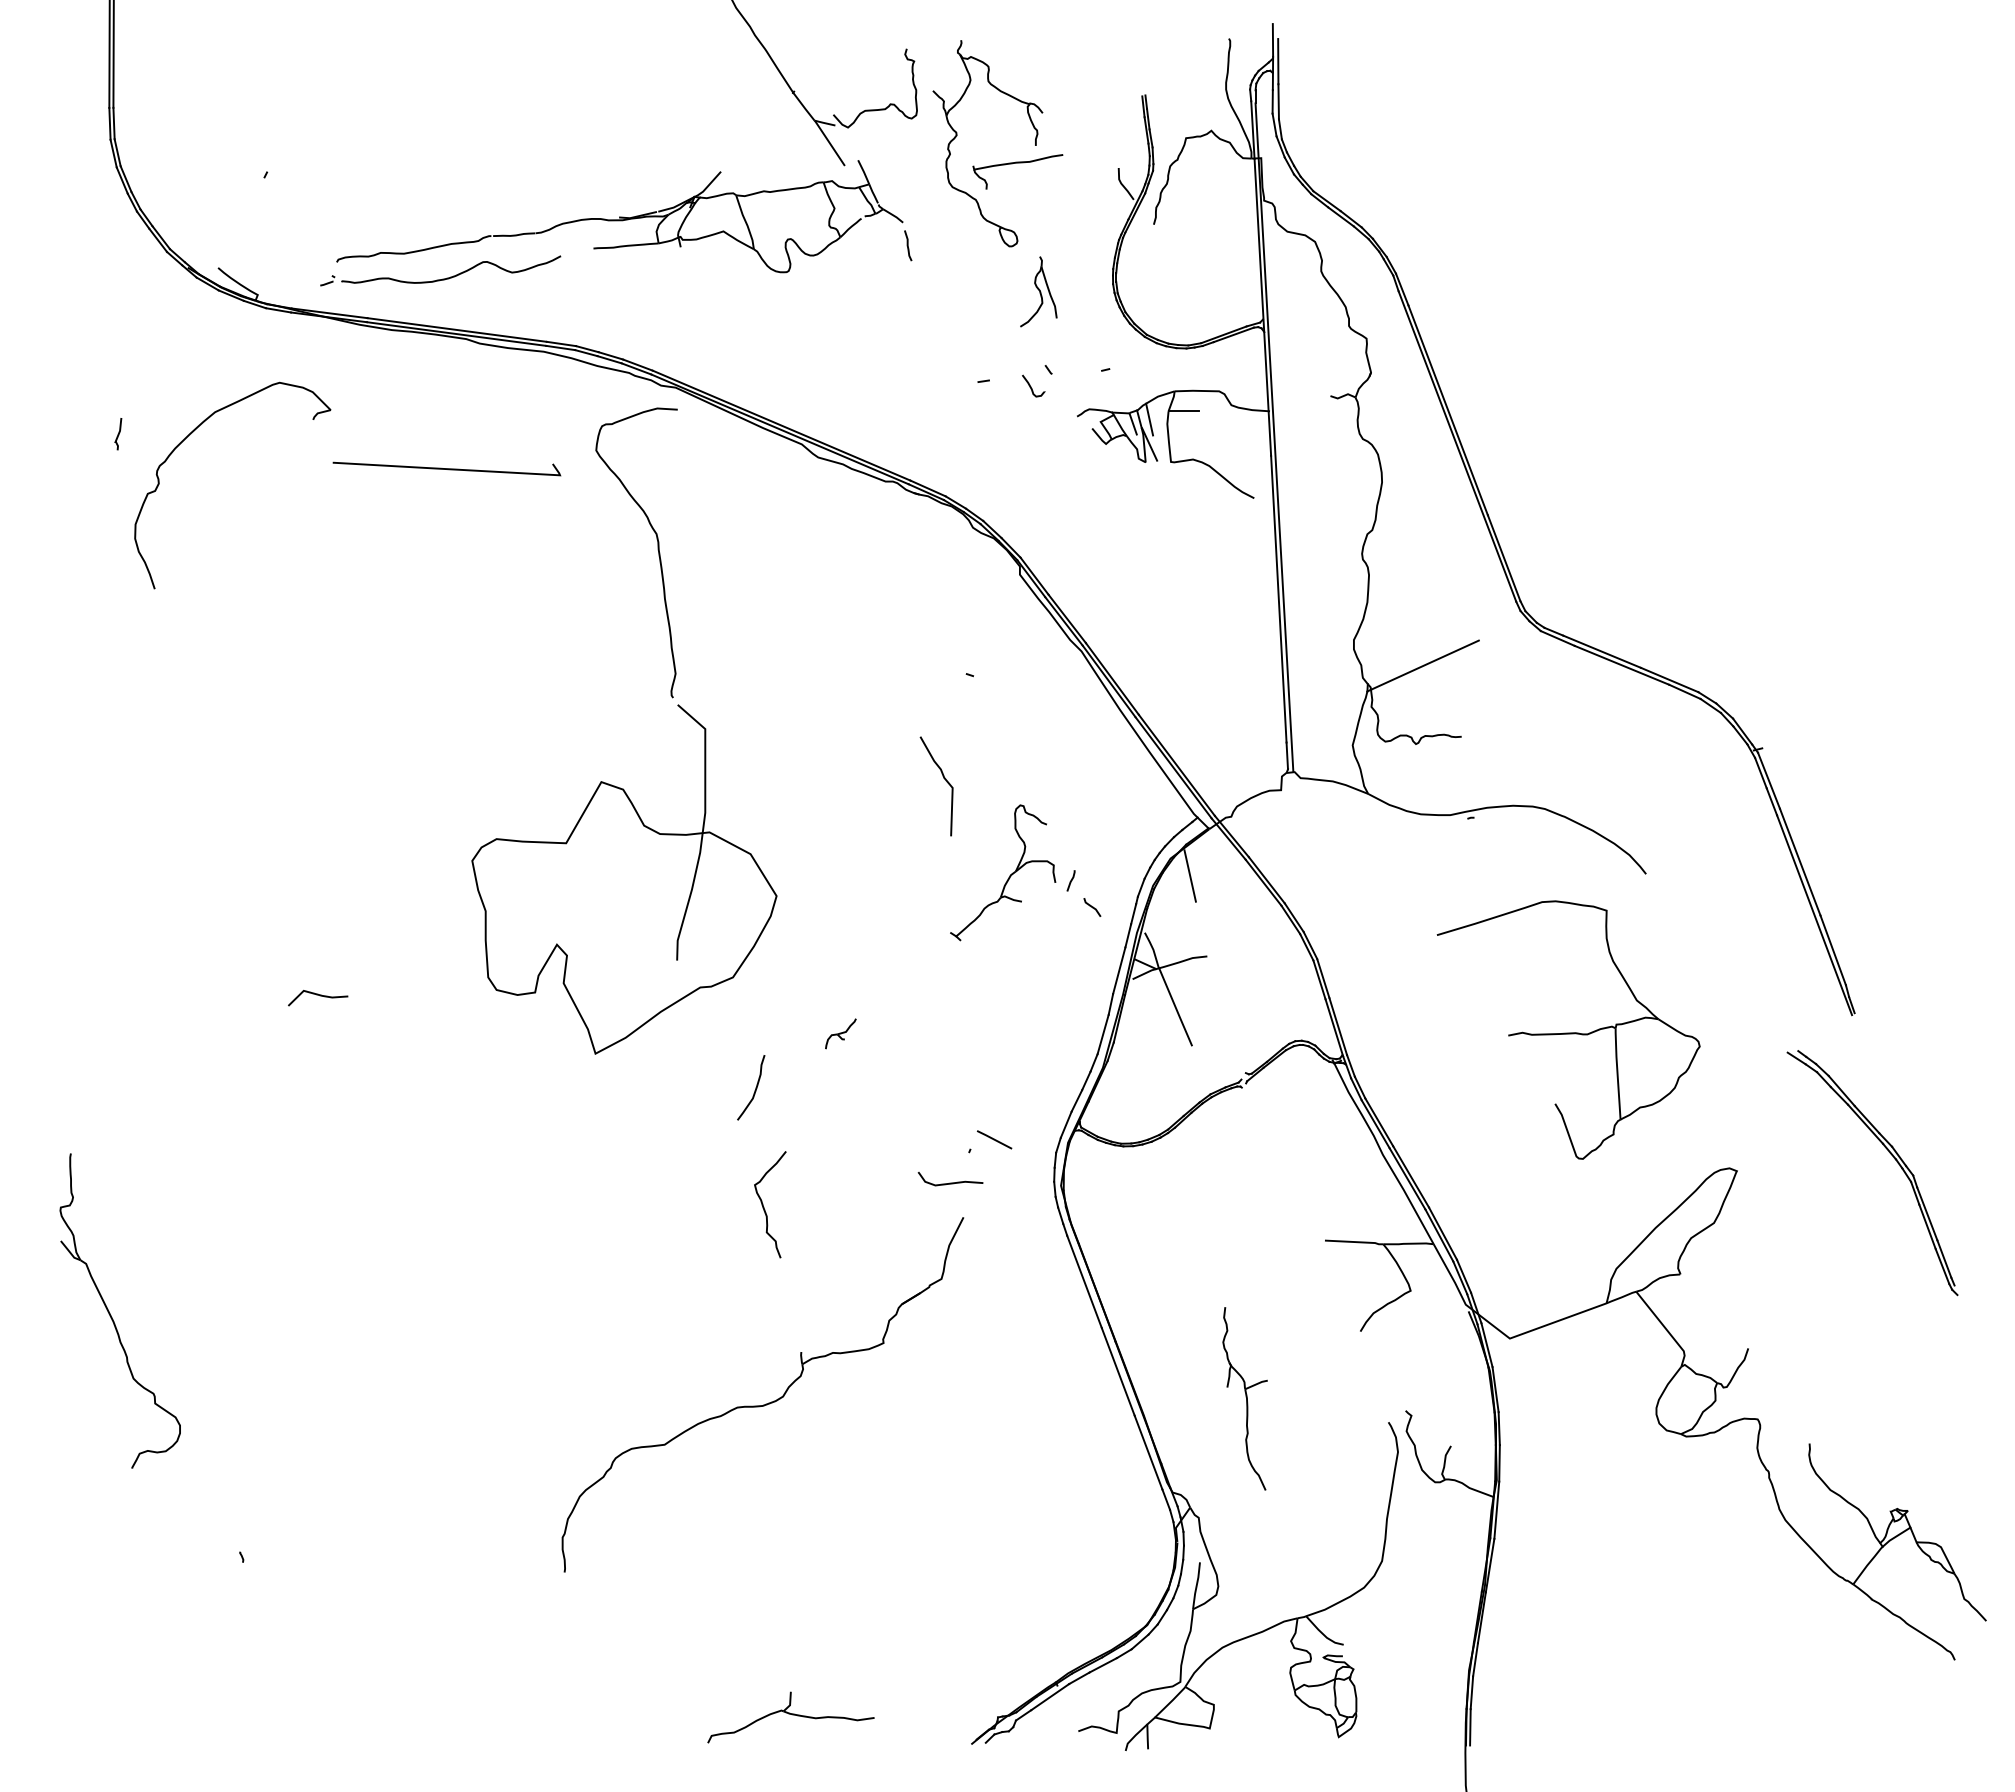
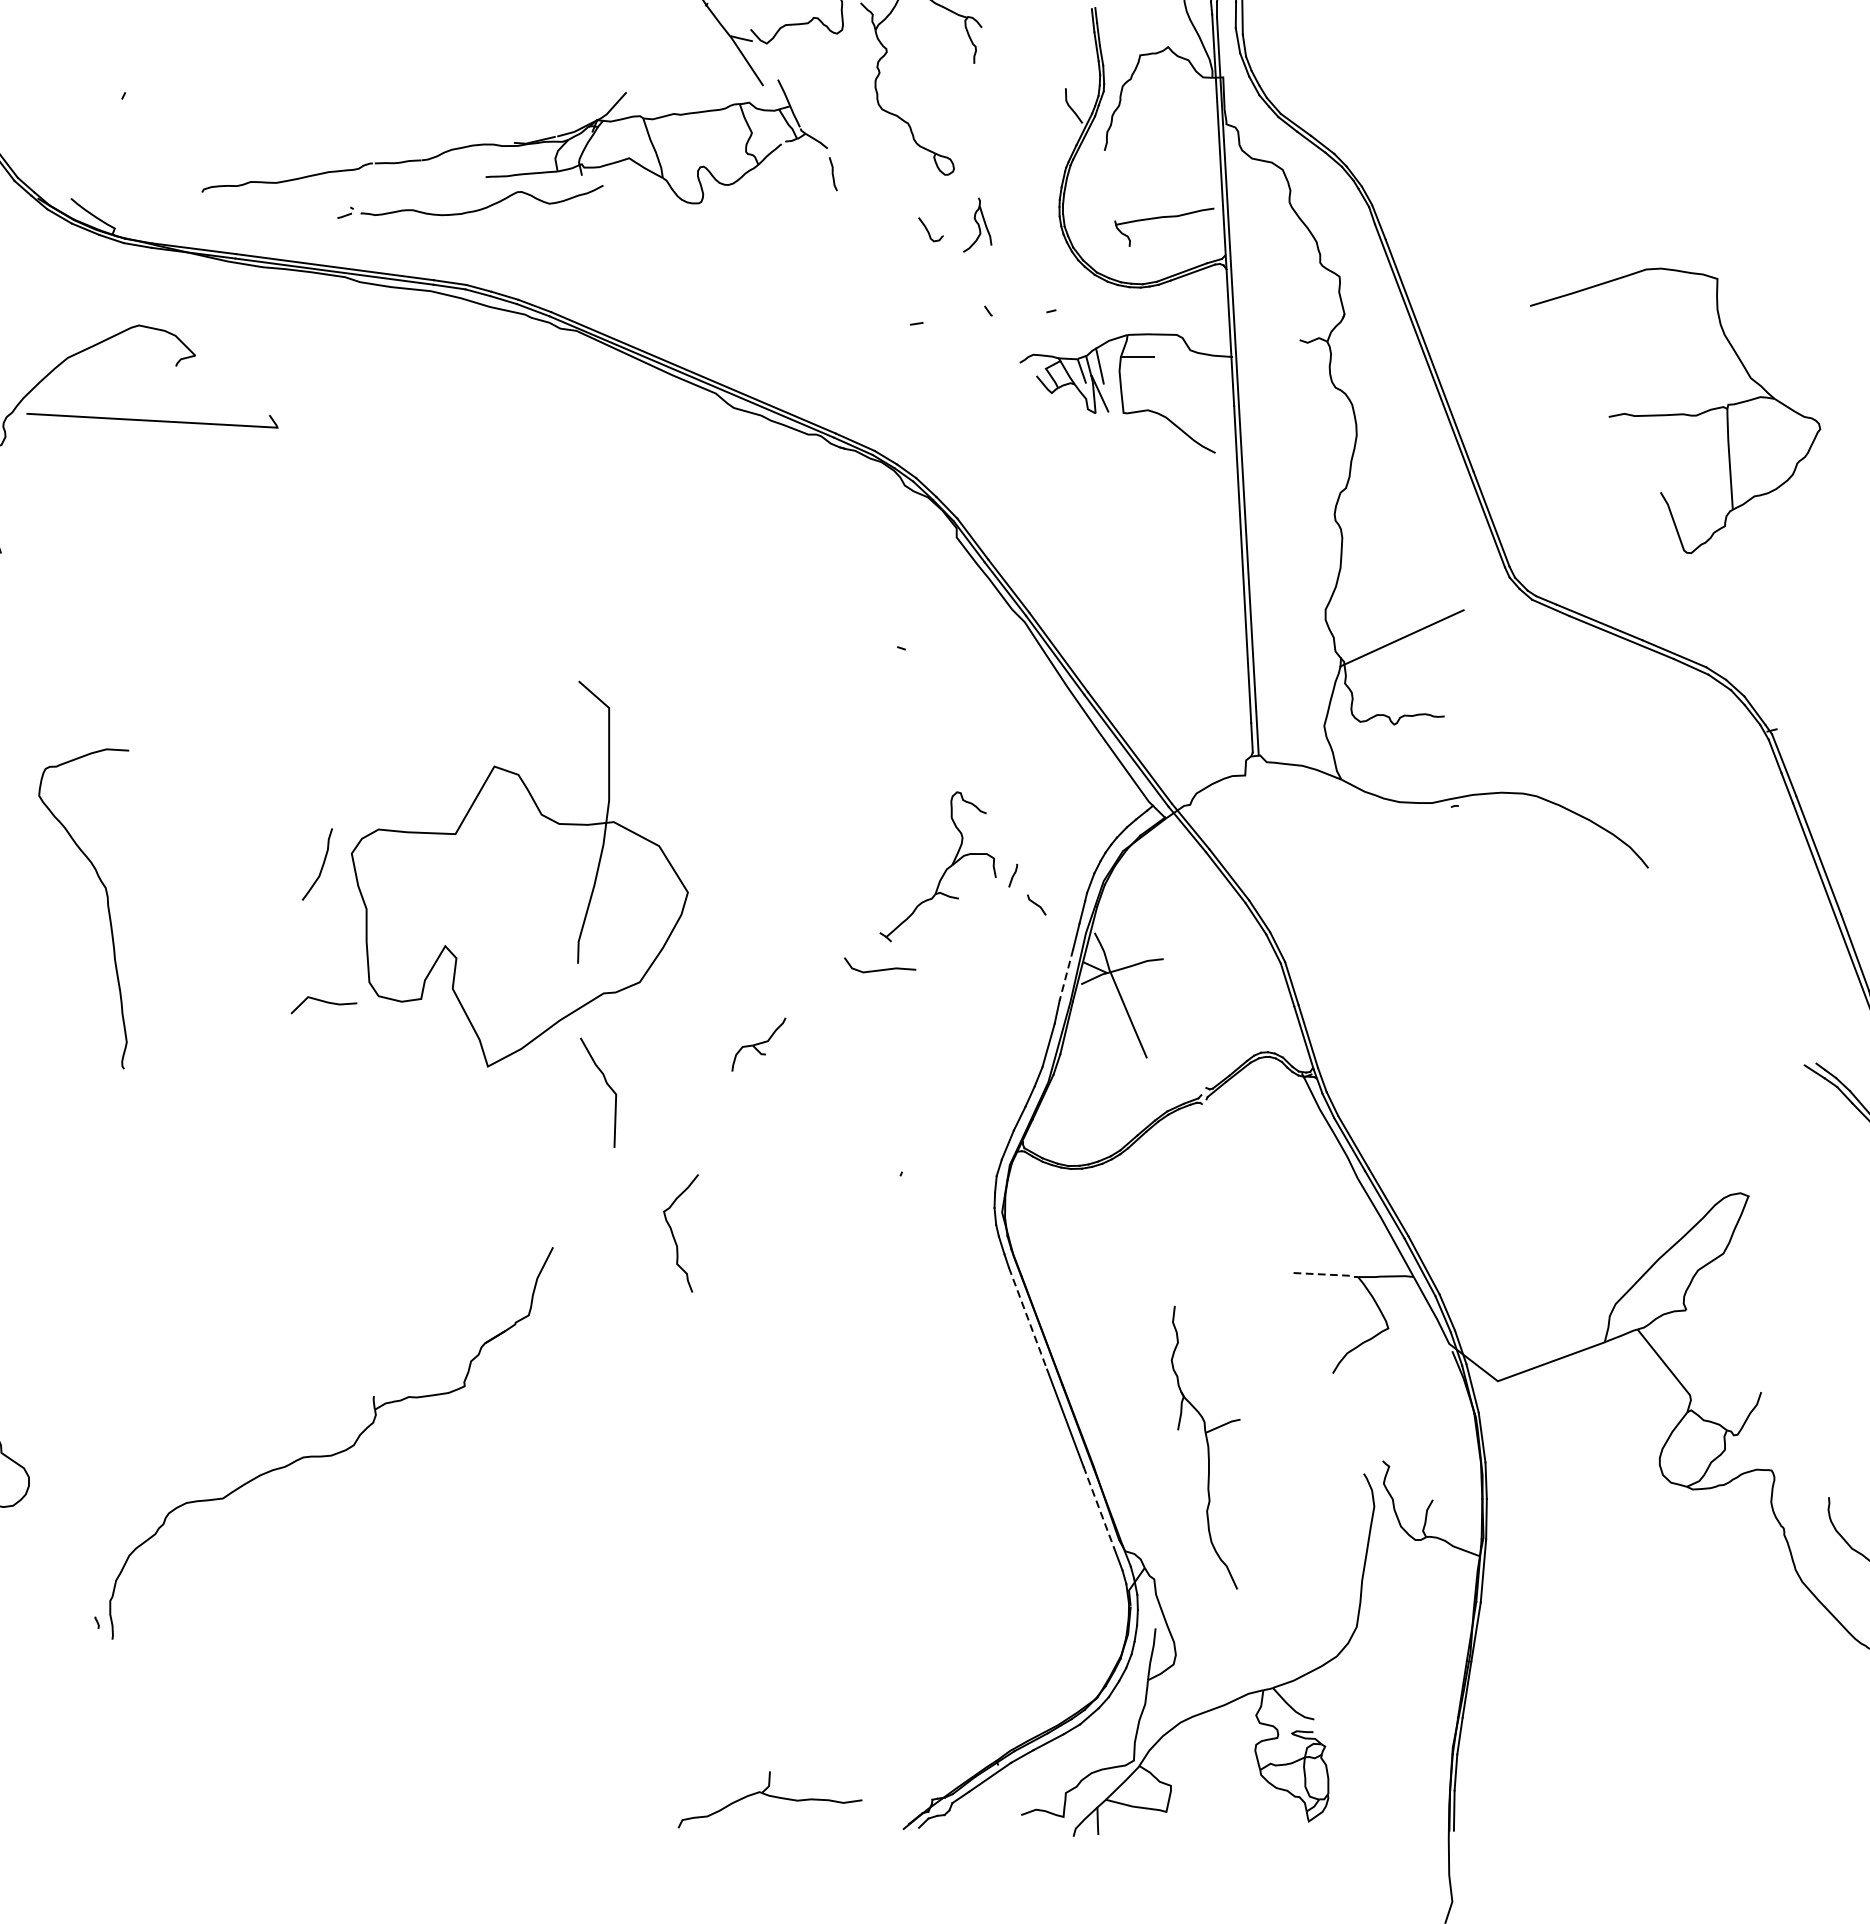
part: (1017, 163) -> (1163, 218), moved
part: (442, 278) -> (472, 210), moved
part: (1038, 291) -> (977, 224), size x0.7
curve: (1031, 386) -> (928, 230), moved
curve: (446, 468) -> (152, 420), moved
curve: (657, 550) -> (106, 906), moved
curve: (943, 778) -> (606, 1084), moved
line: (1189, 875) -> (1144, 869), removed
line: (1119, 971) -> (1066, 975), solid -> dashed
line: (320, 996) -> (326, 1003), moved
part: (1568, 1029) -> (1675, 410), moved
part: (840, 1033) -> (758, 1044), size x1.6
curve: (755, 1087) -> (322, 864), moved
line: (994, 1139) -> (928, 1161), removed
curve: (950, 1182) -> (880, 969), moved
line: (1355, 1242) -> (1327, 1275), solid -> dashed
line: (1084, 1282) -> (1028, 1319), solid -> dashed
part: (1244, 1398) -> (1204, 1447), size x1.4
part: (766, 1403) -> (335, 1452), moved
line: (1148, 1453) -> (1098, 1508), solid -> dashed
part: (790, 1717) -> (769, 1799), moved

